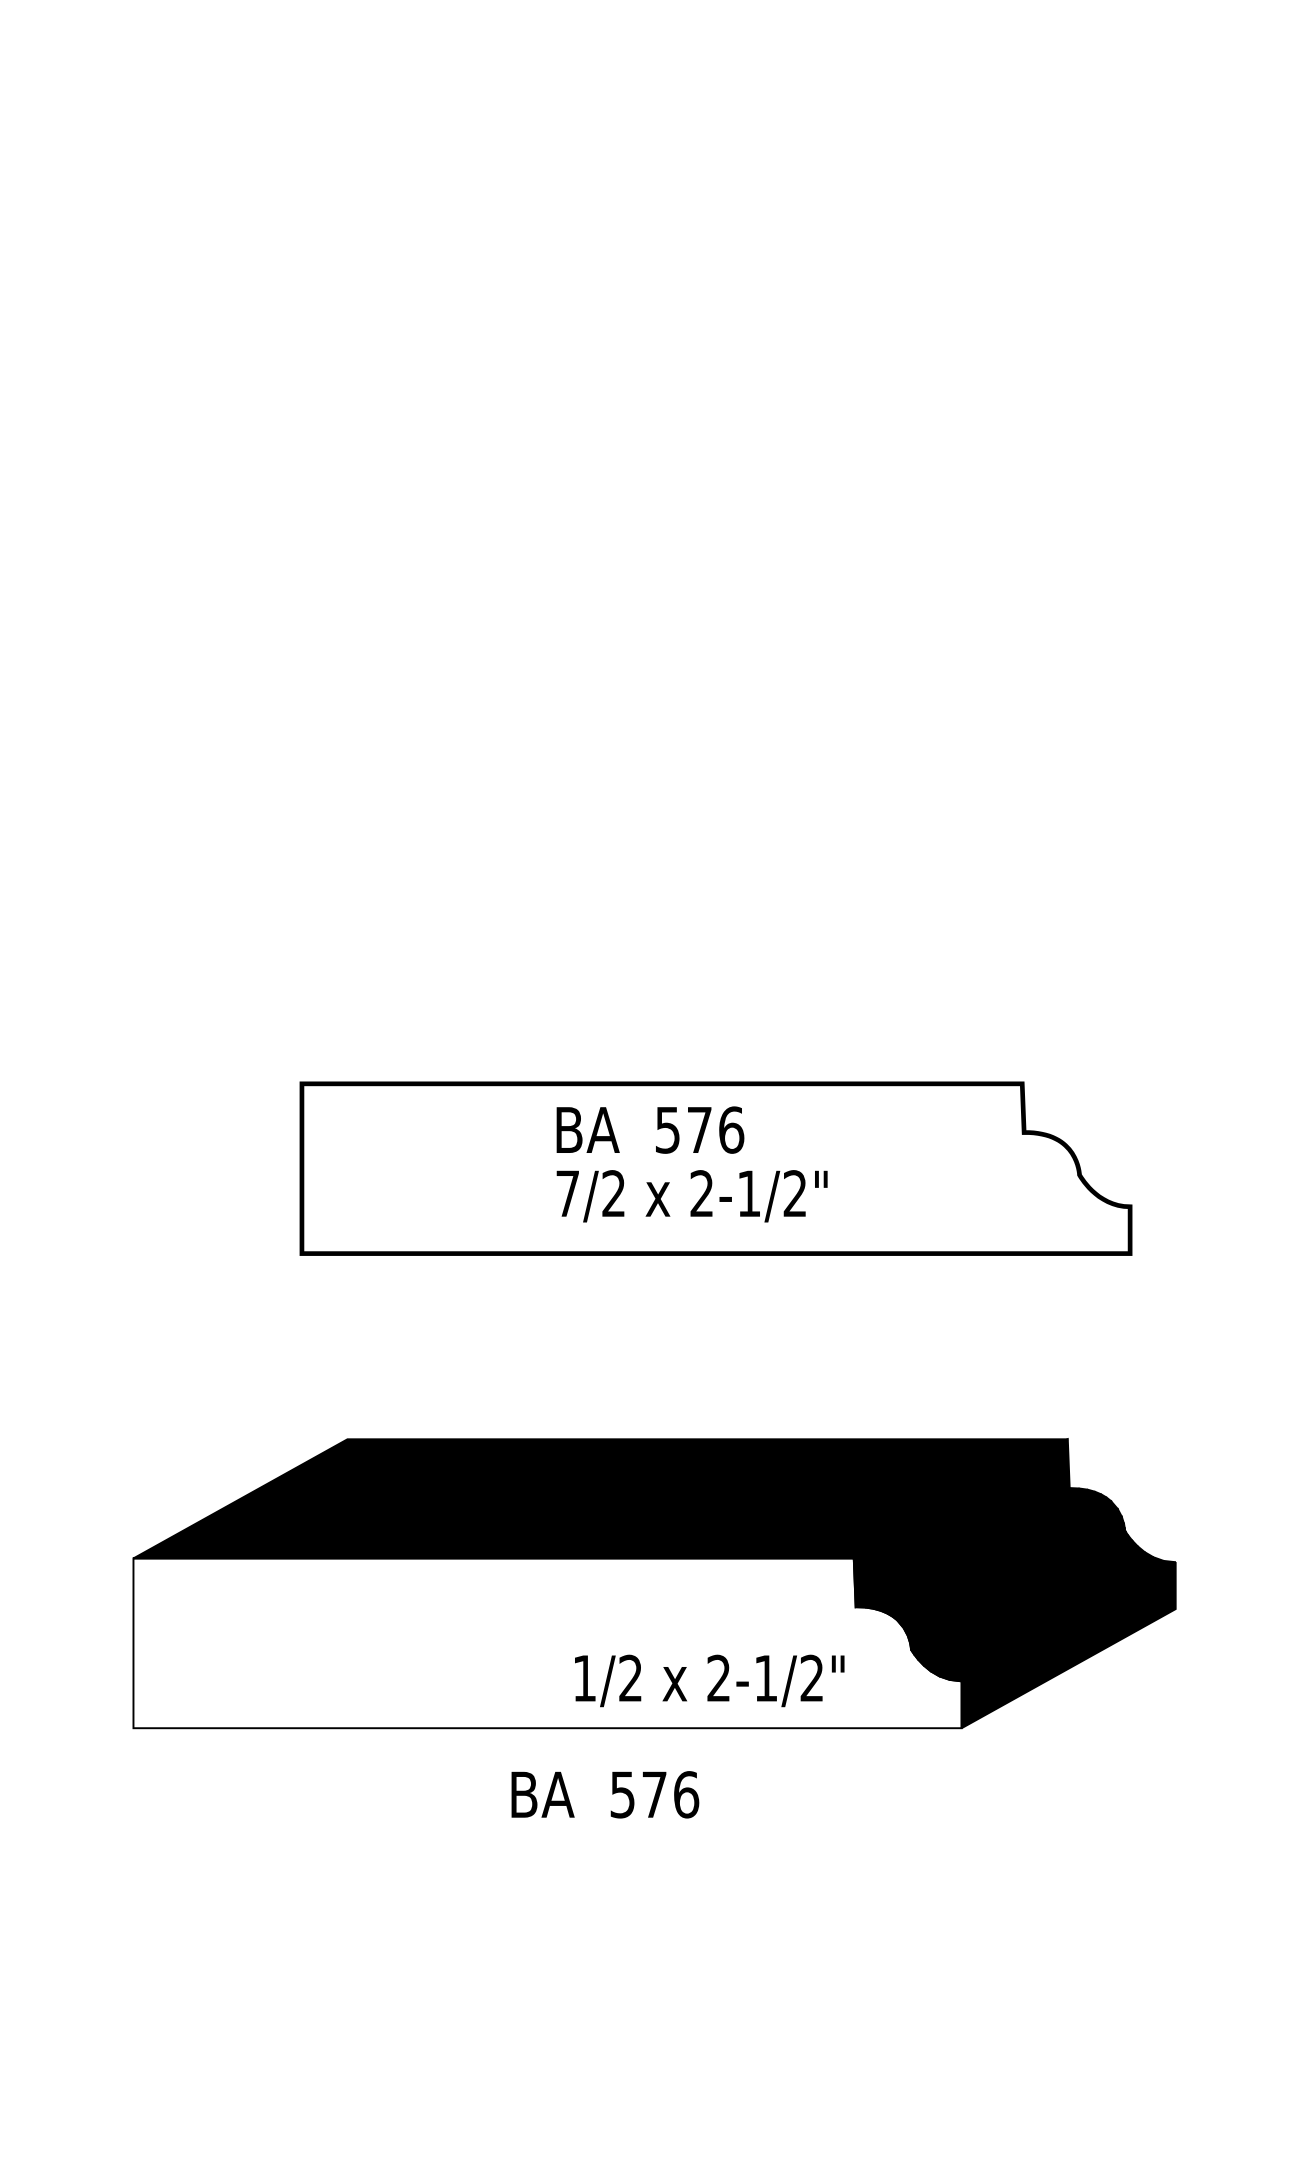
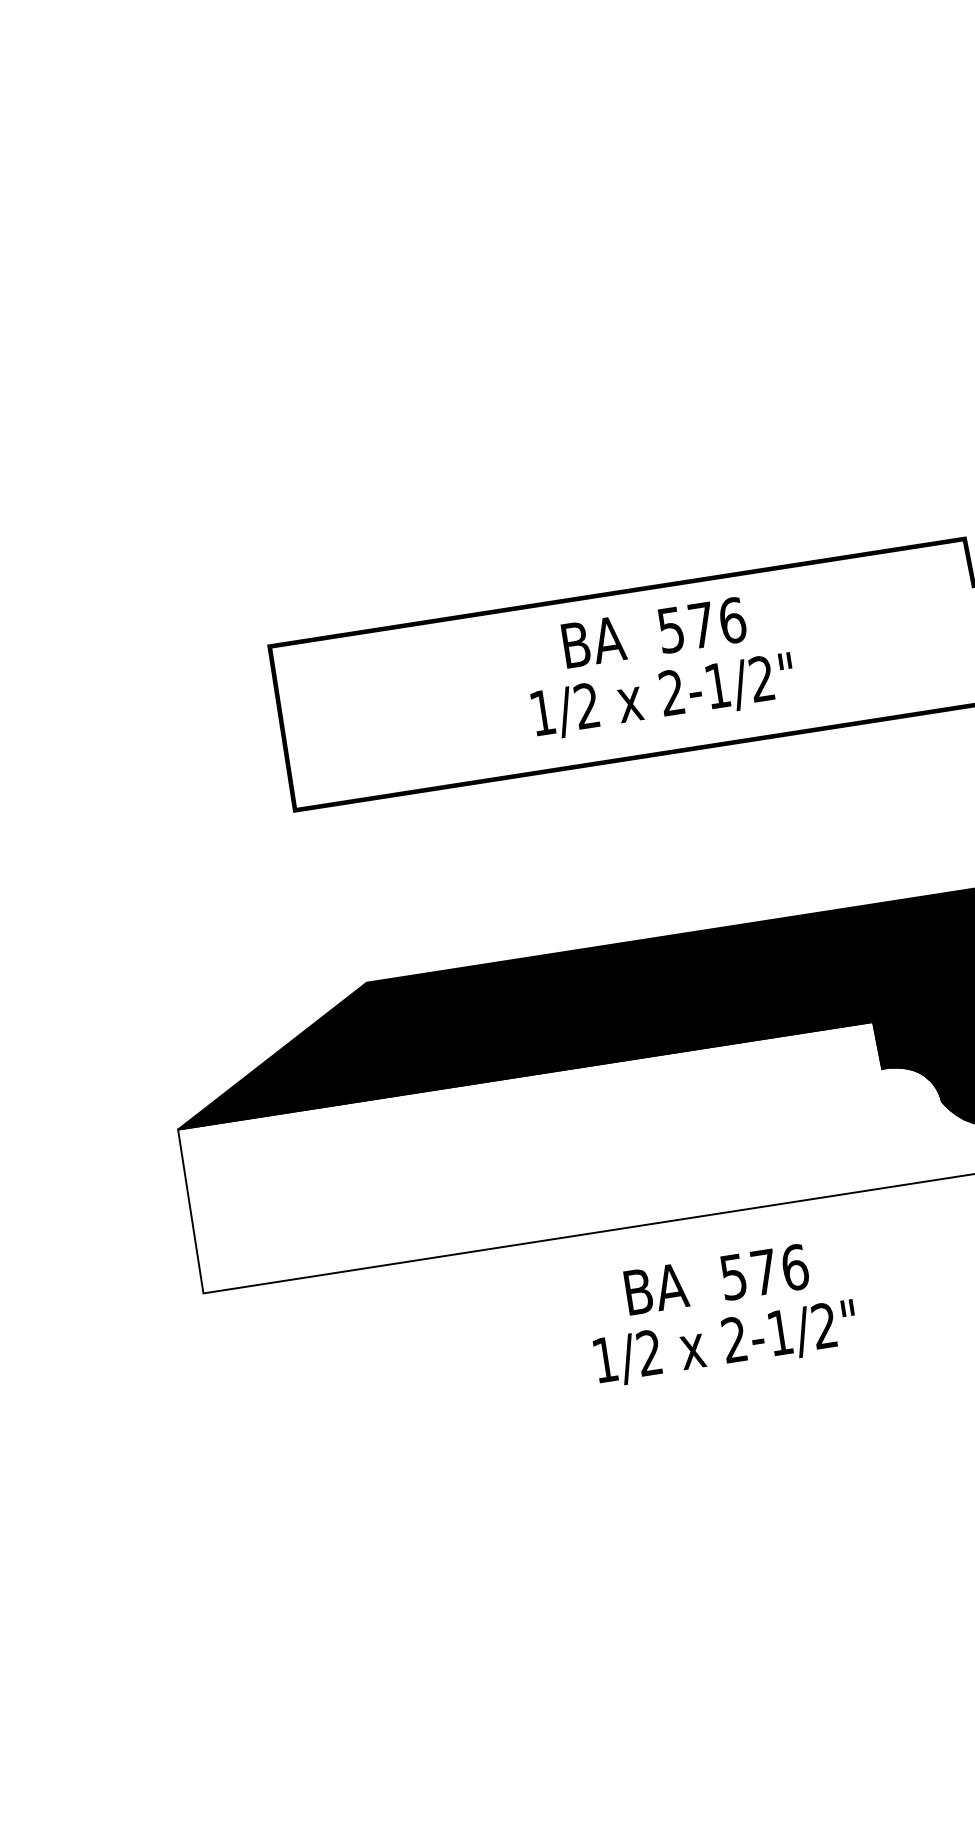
text: (650, 1129) -> (654, 632), moved
text: (567, 1193) -> (542, 712), 7/2 -> 1/2
text: (709, 1680) -> (725, 1343), moved
text: (605, 1794) -> (717, 1279), moved

